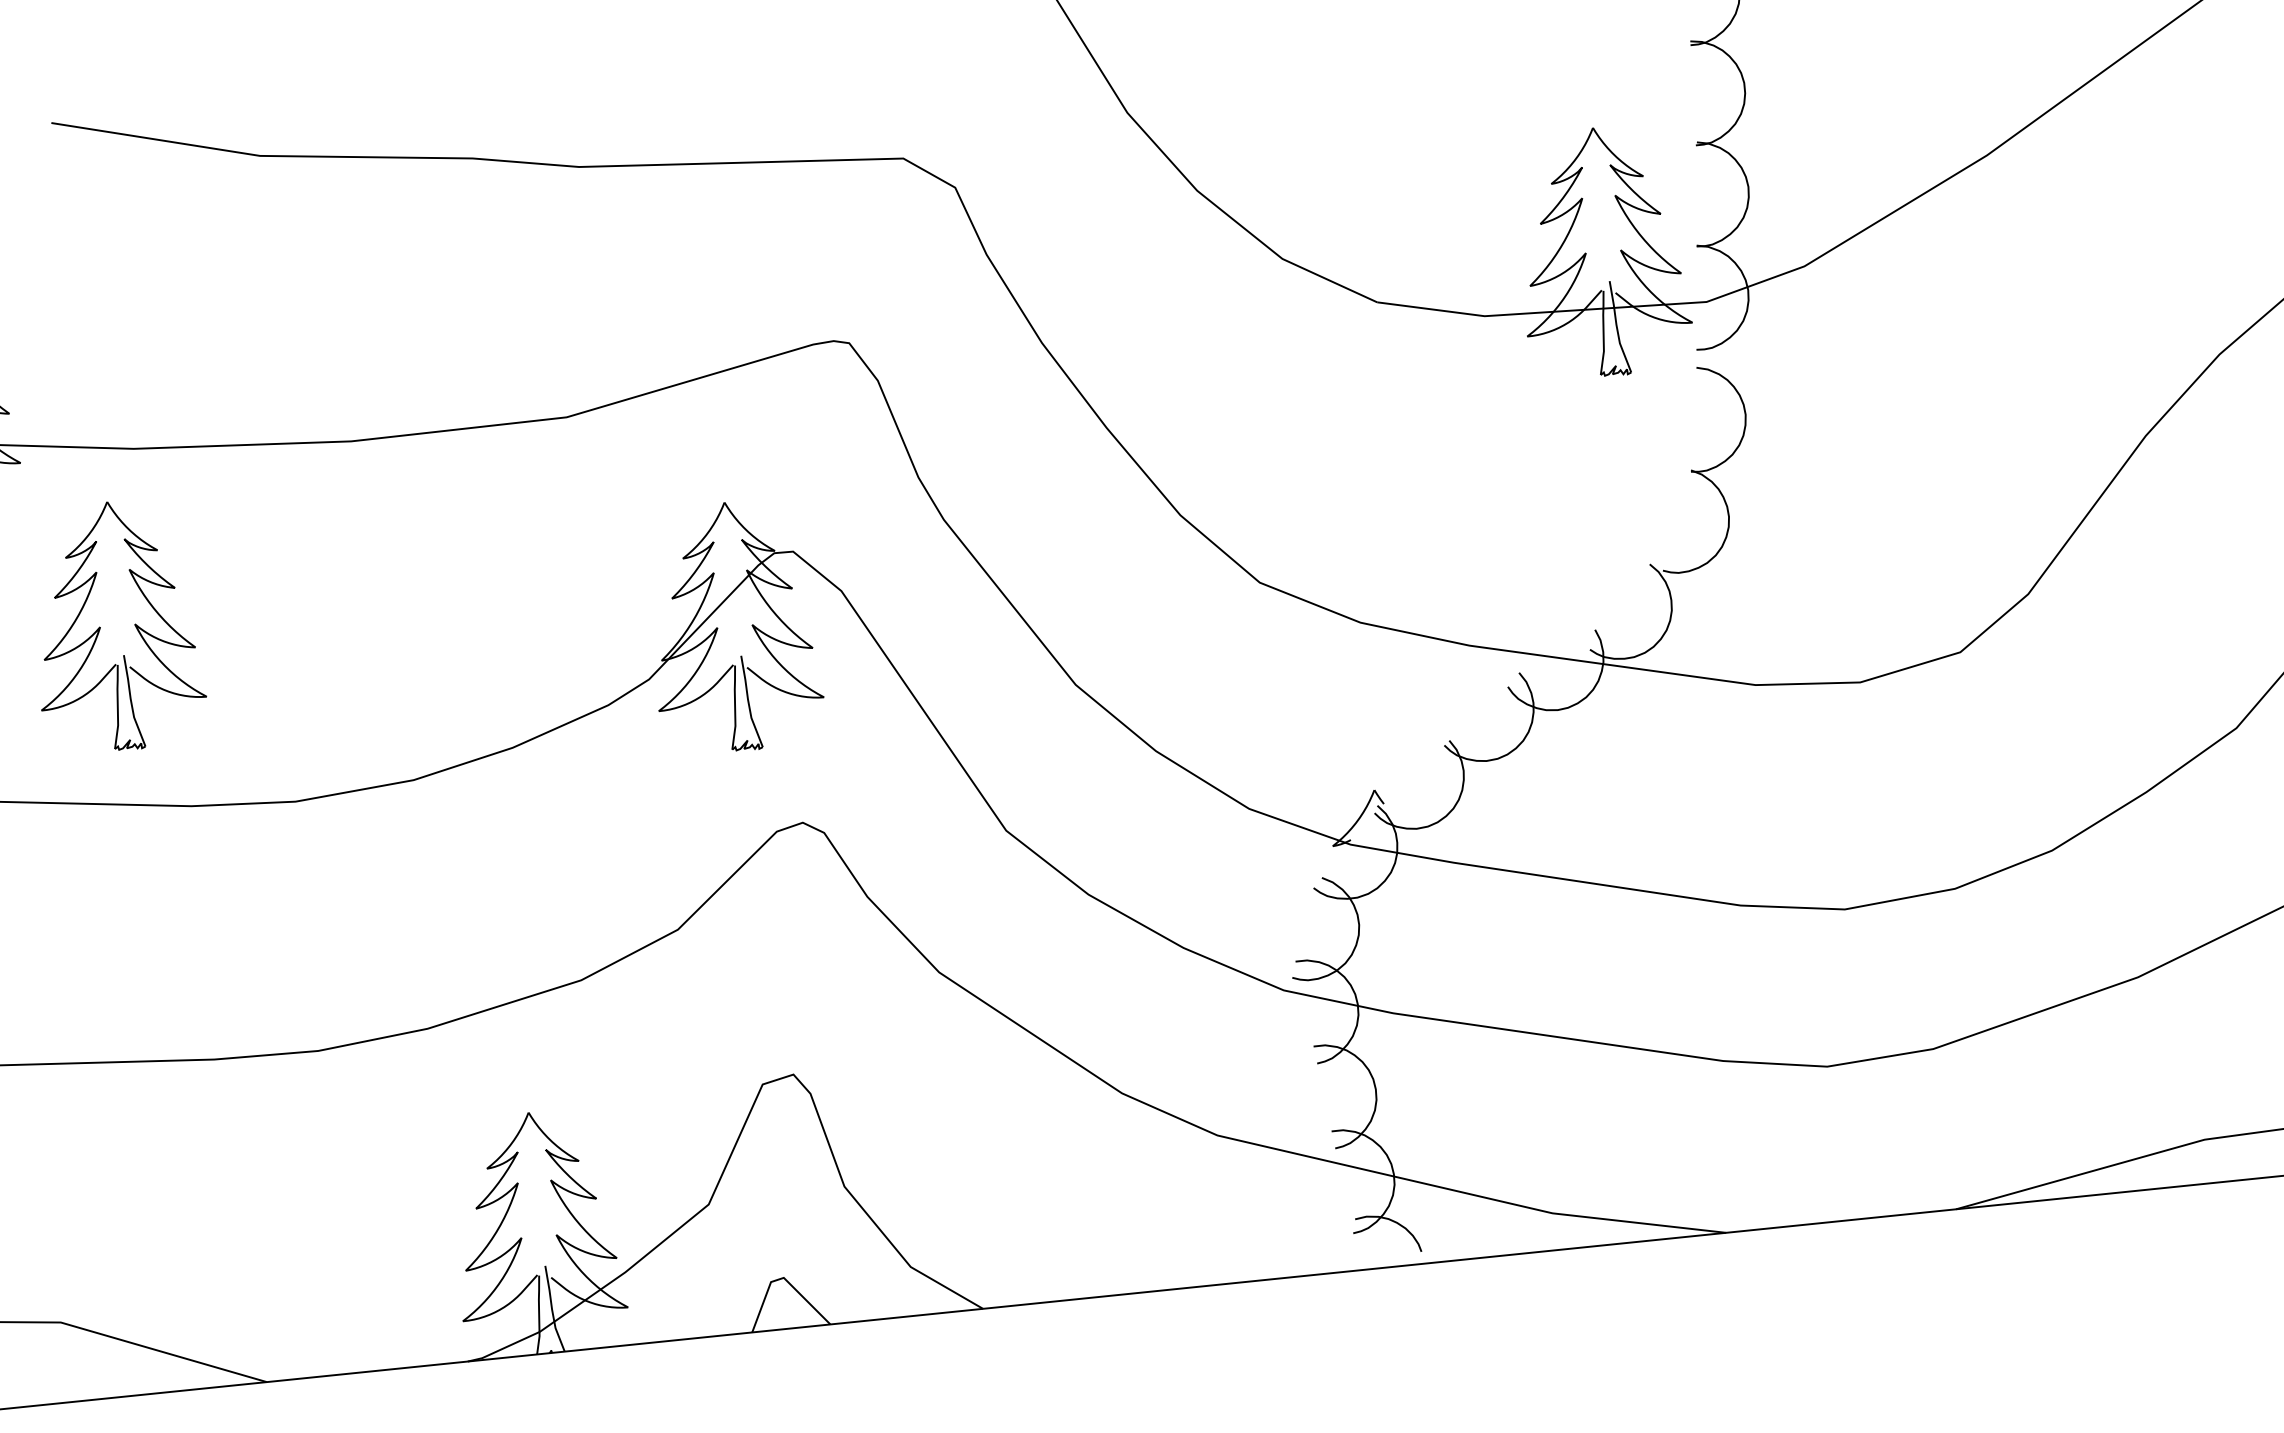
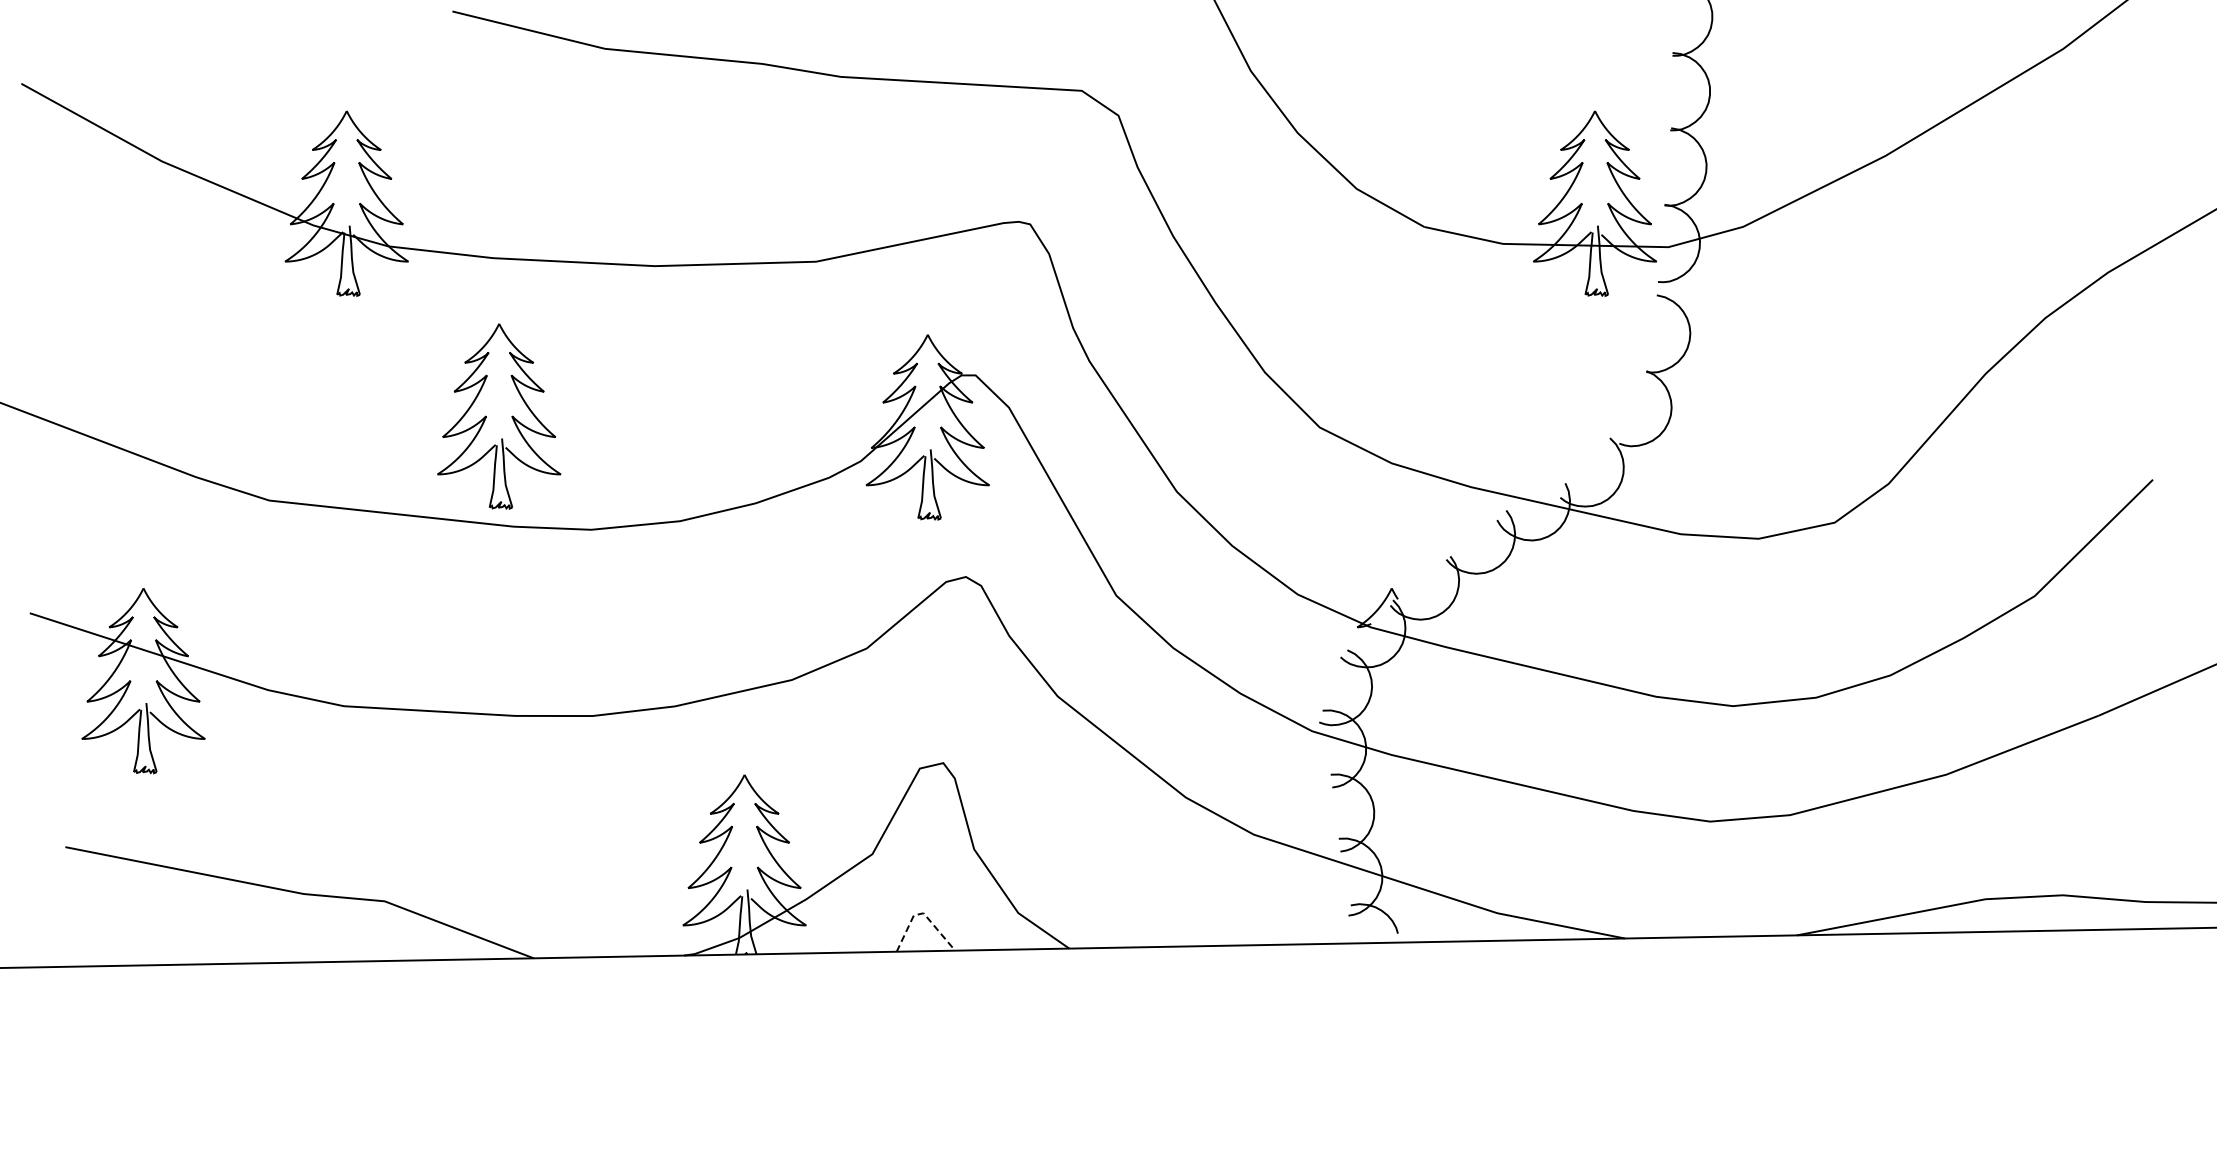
part: (134, 624) -> (511, 416), moved
line: (782, 1278) -> (922, 913), solid -> dashed

